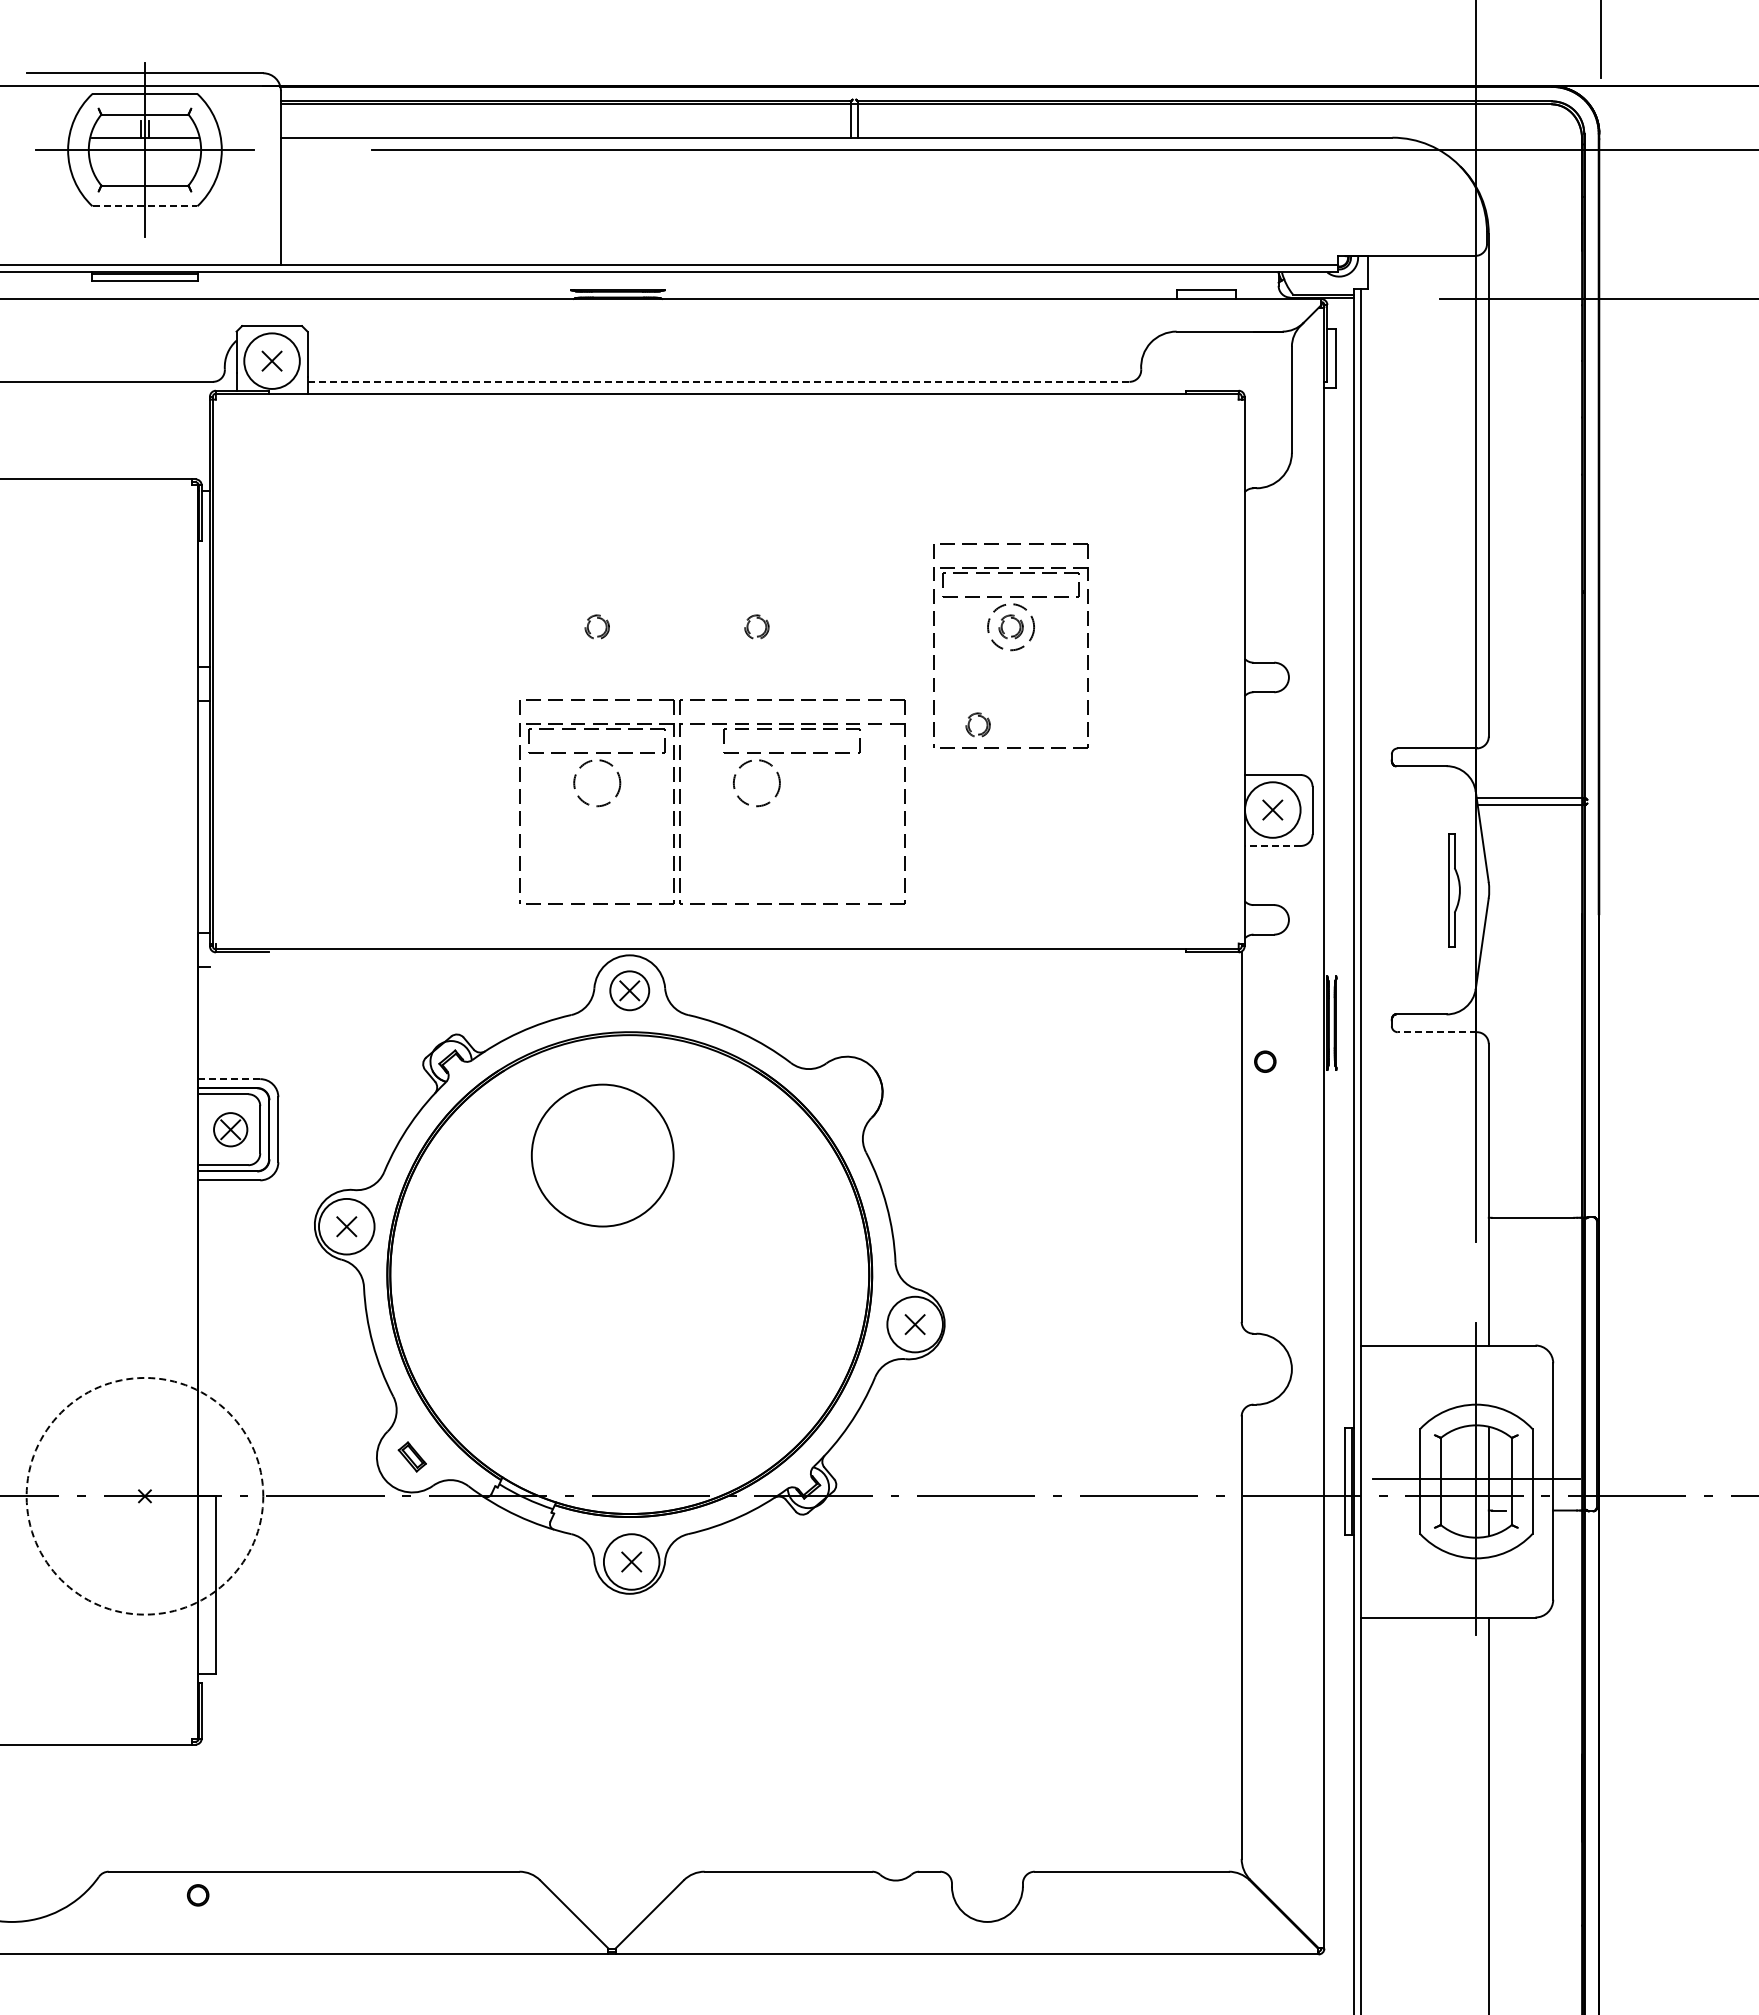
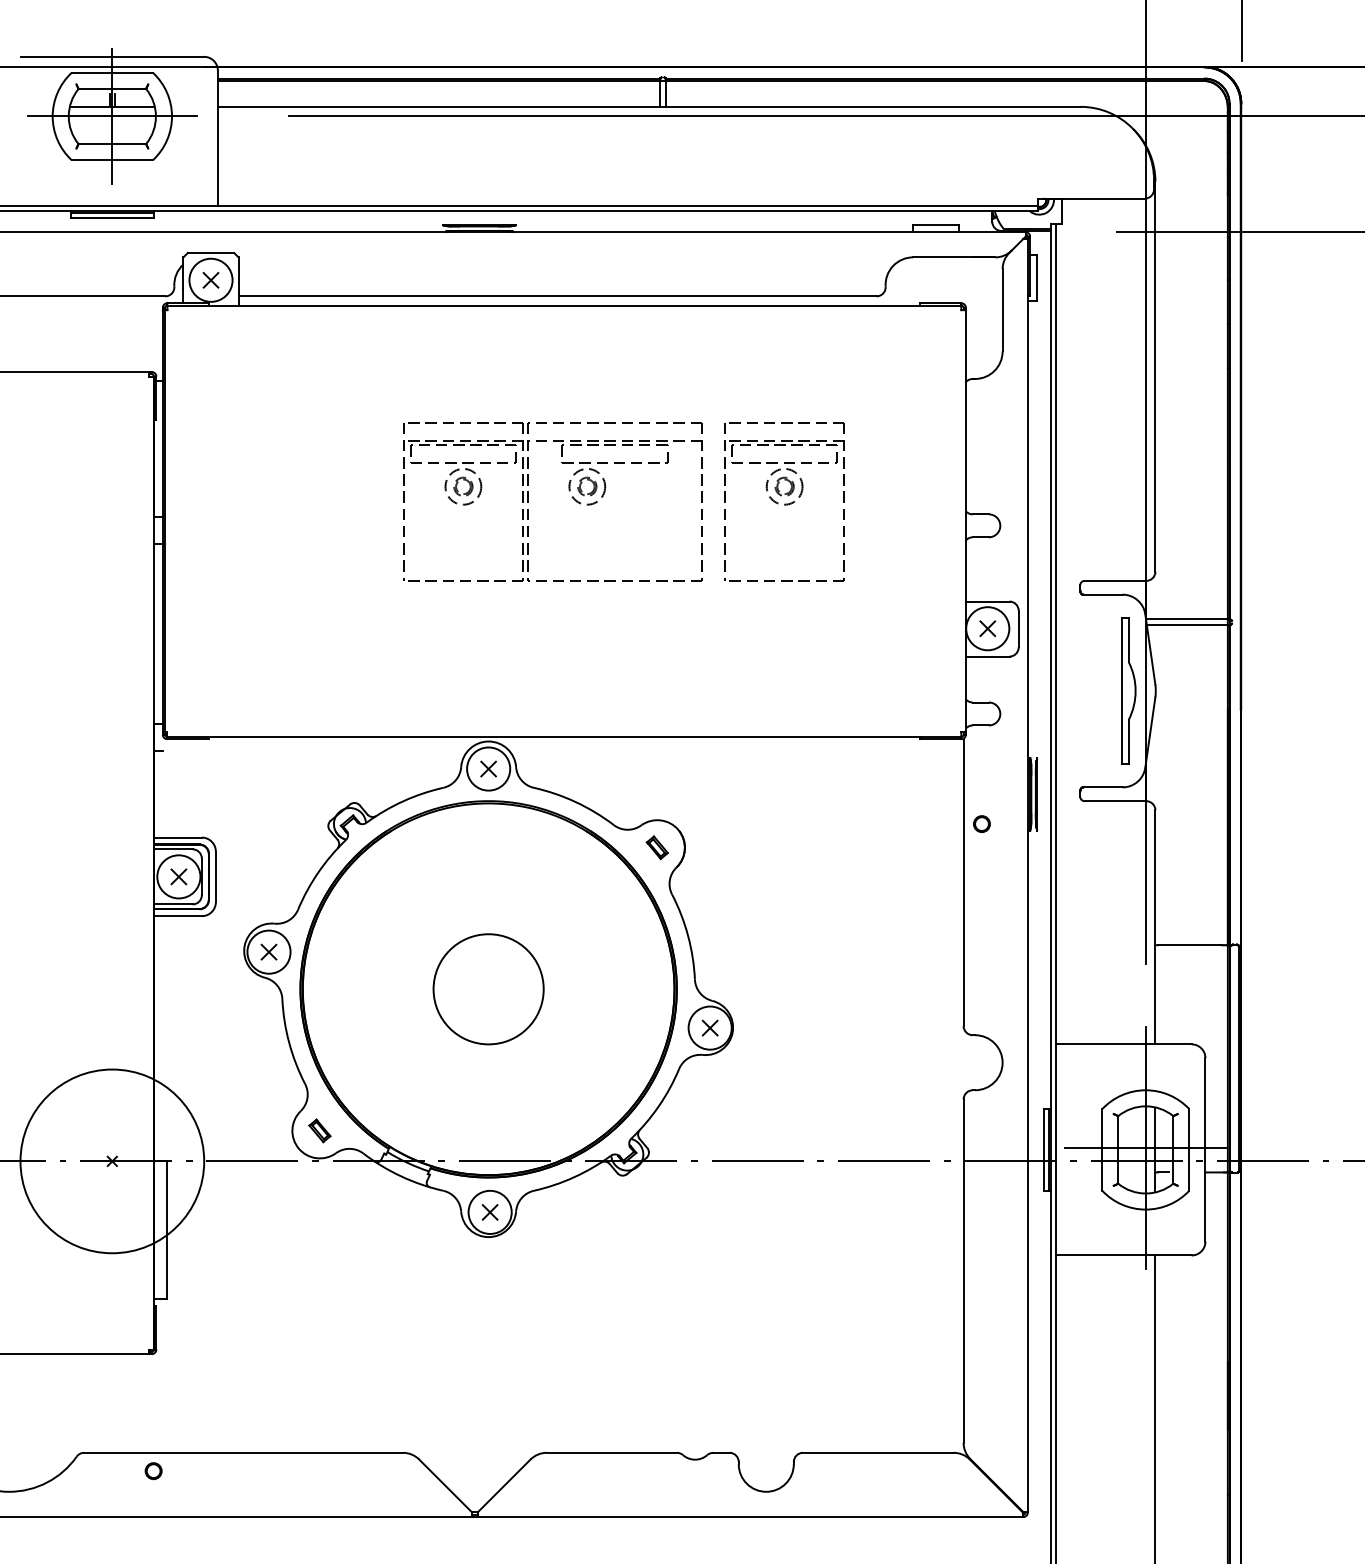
line: (145, 206) -> (112, 160), dashed -> solid
line: (718, 381) -> (557, 296), dashed -> solid
part: (970, 721) -> (753, 560), removed
part: (733, 788) -> (569, 490), moved
line: (1272, 845) -> (987, 656), dashed -> solid
part: (1454, 890) -> (1128, 691), size x1.67
circle: (629, 990) -> (488, 768), size x1.43
line: (1437, 1032) -> (1115, 801), dashed -> solid
line: (229, 1079) -> (177, 837), dashed -> solid
part: (846, 1091) -> (656, 847), added
circle: (230, 1129) -> (178, 876), size x1.67
circle: (602, 1155) -> (488, 989), moved
circle: (144, 1495) -> (111, 1160), dashed -> solid

